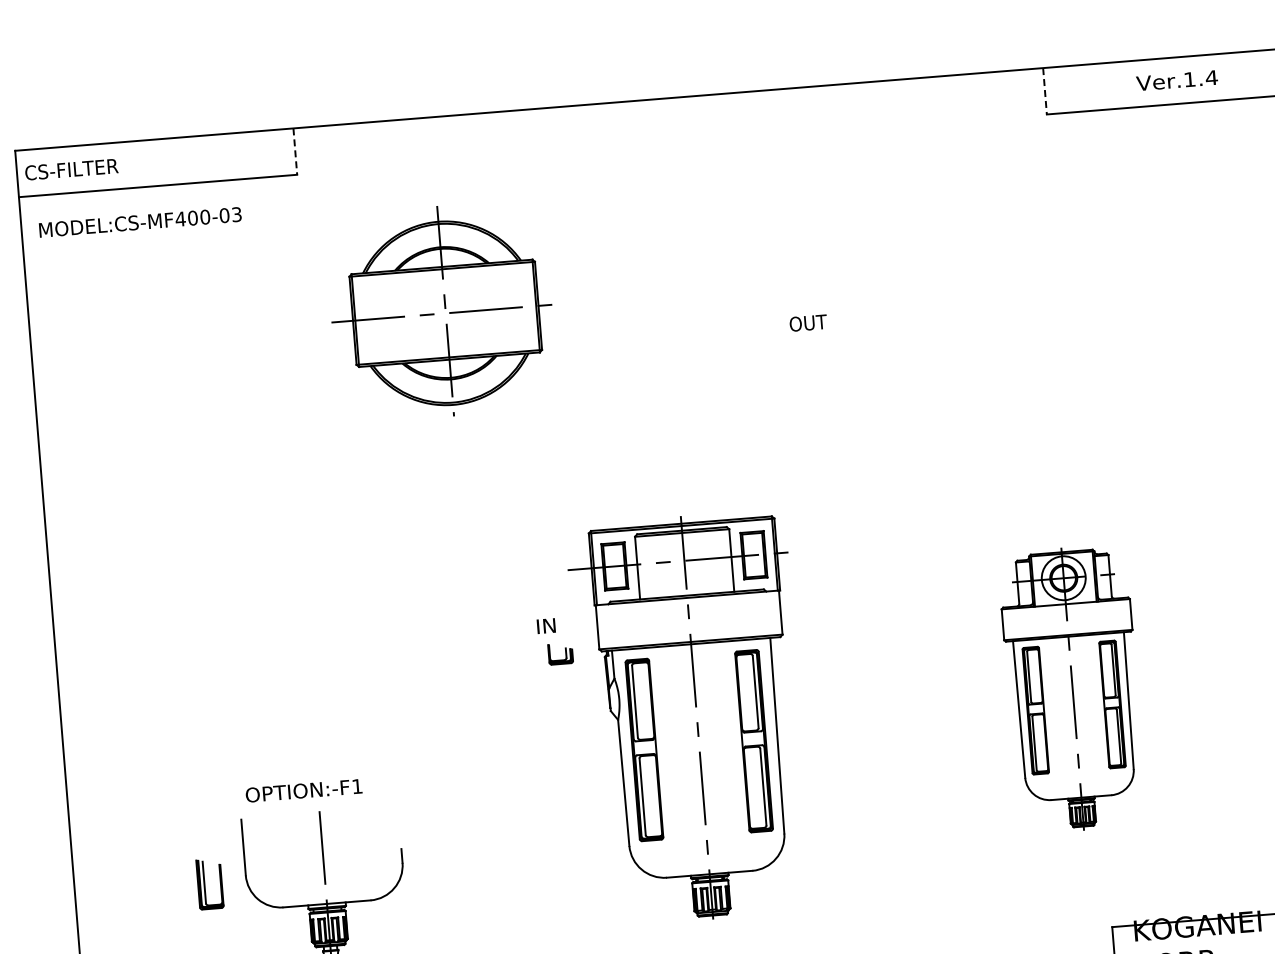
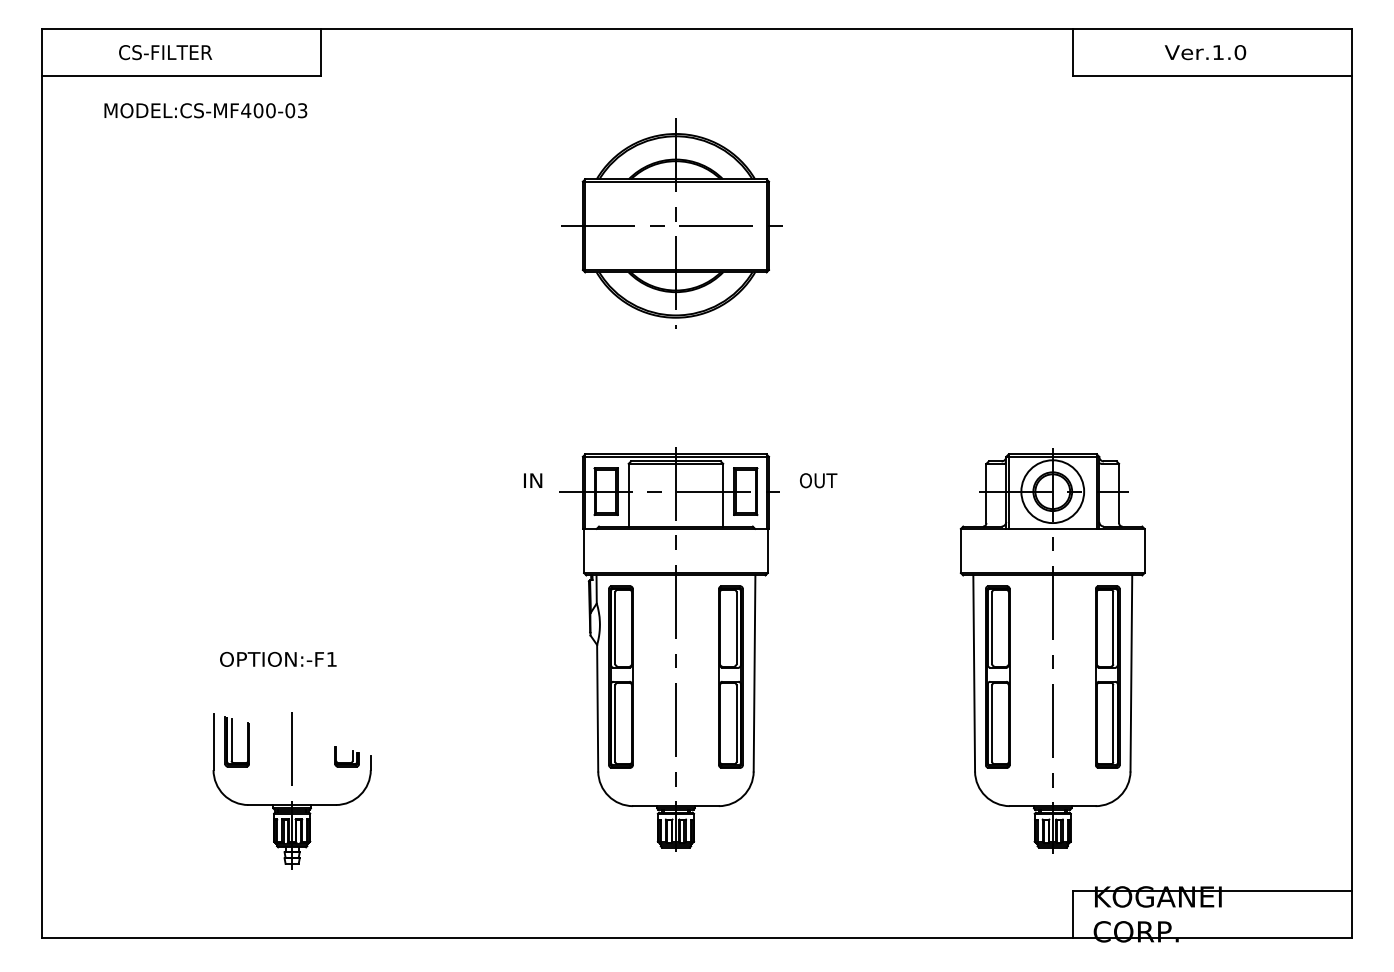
text: (1211, 77) -> (1240, 52), Ver.1.4 -> Ver.1.0
line: (1045, 92) -> (1073, 53), dashed -> solid
line: (294, 152) -> (320, 53), dashed -> solid
text: (71, 169) -> (165, 52), moved
text: (140, 222) -> (205, 110), moved
part: (441, 311) -> (671, 223), moved
text: (808, 322) -> (818, 480), moved
text: (546, 625) -> (533, 480), moved
part: (560, 653) -> (346, 756), moved
part: (1072, 688) -> (1052, 650), size x1.43
text: (304, 790) -> (278, 659), moved
part: (209, 883) -> (236, 741), moved

